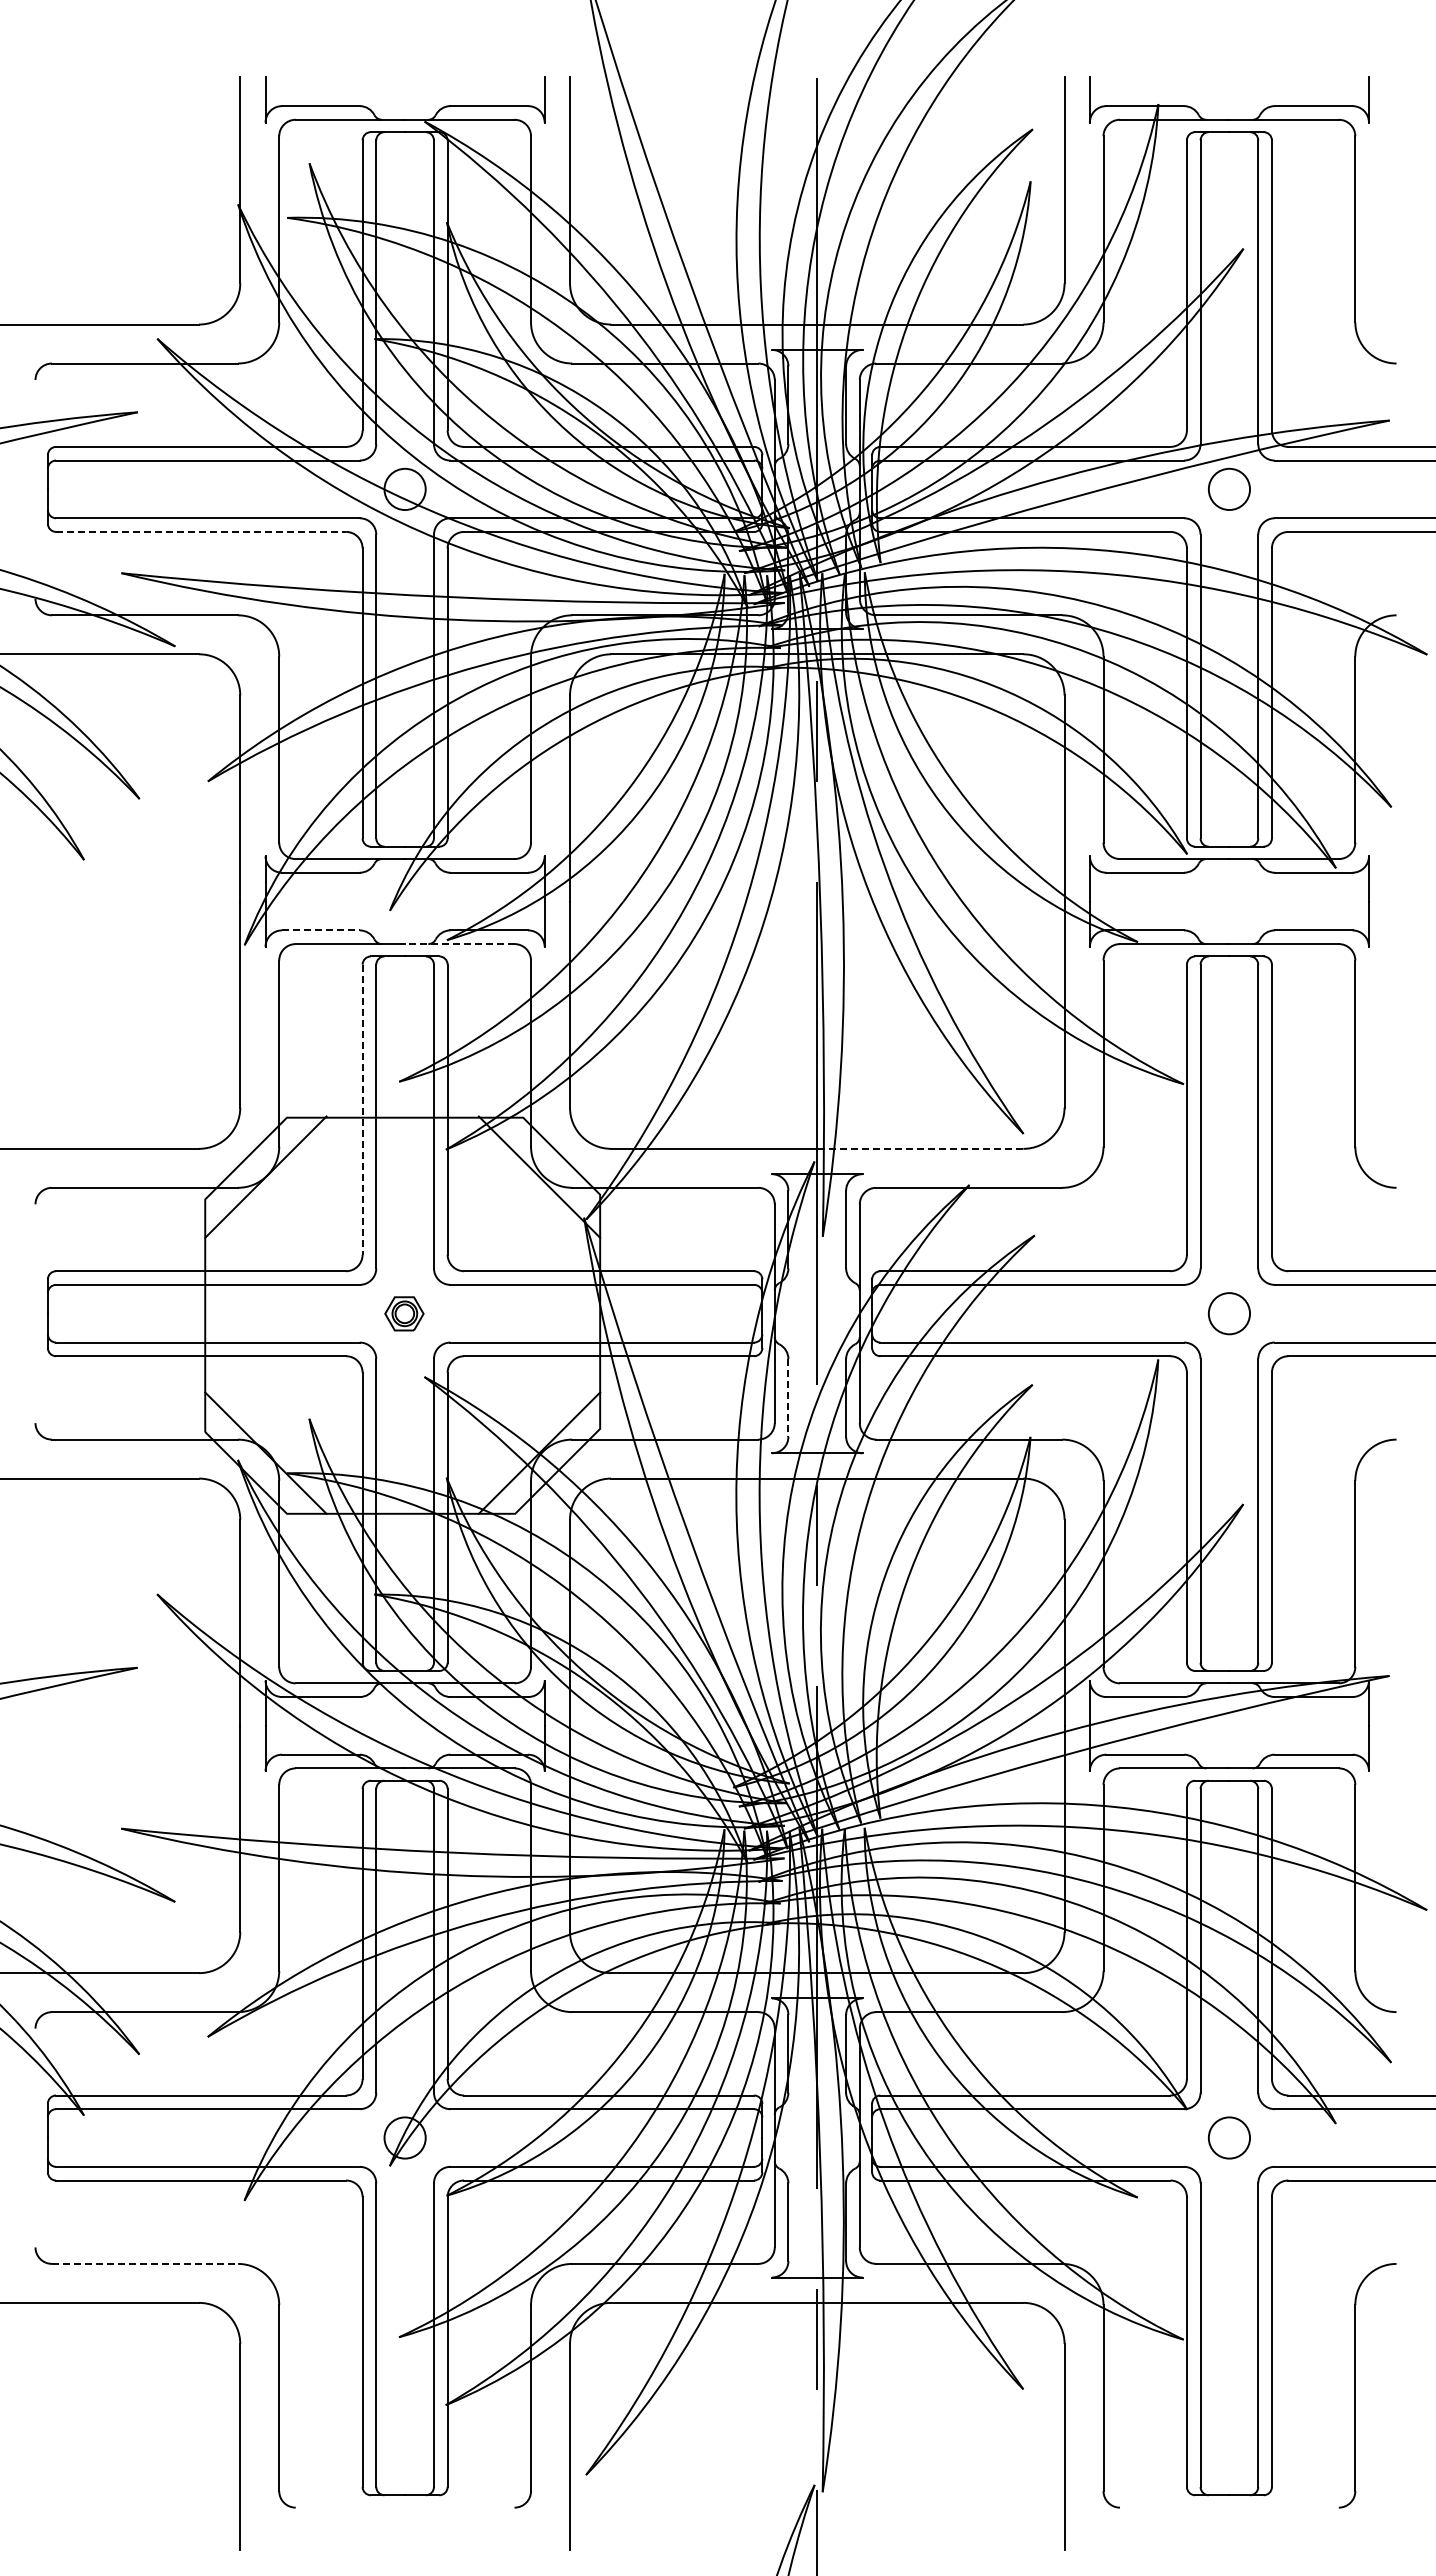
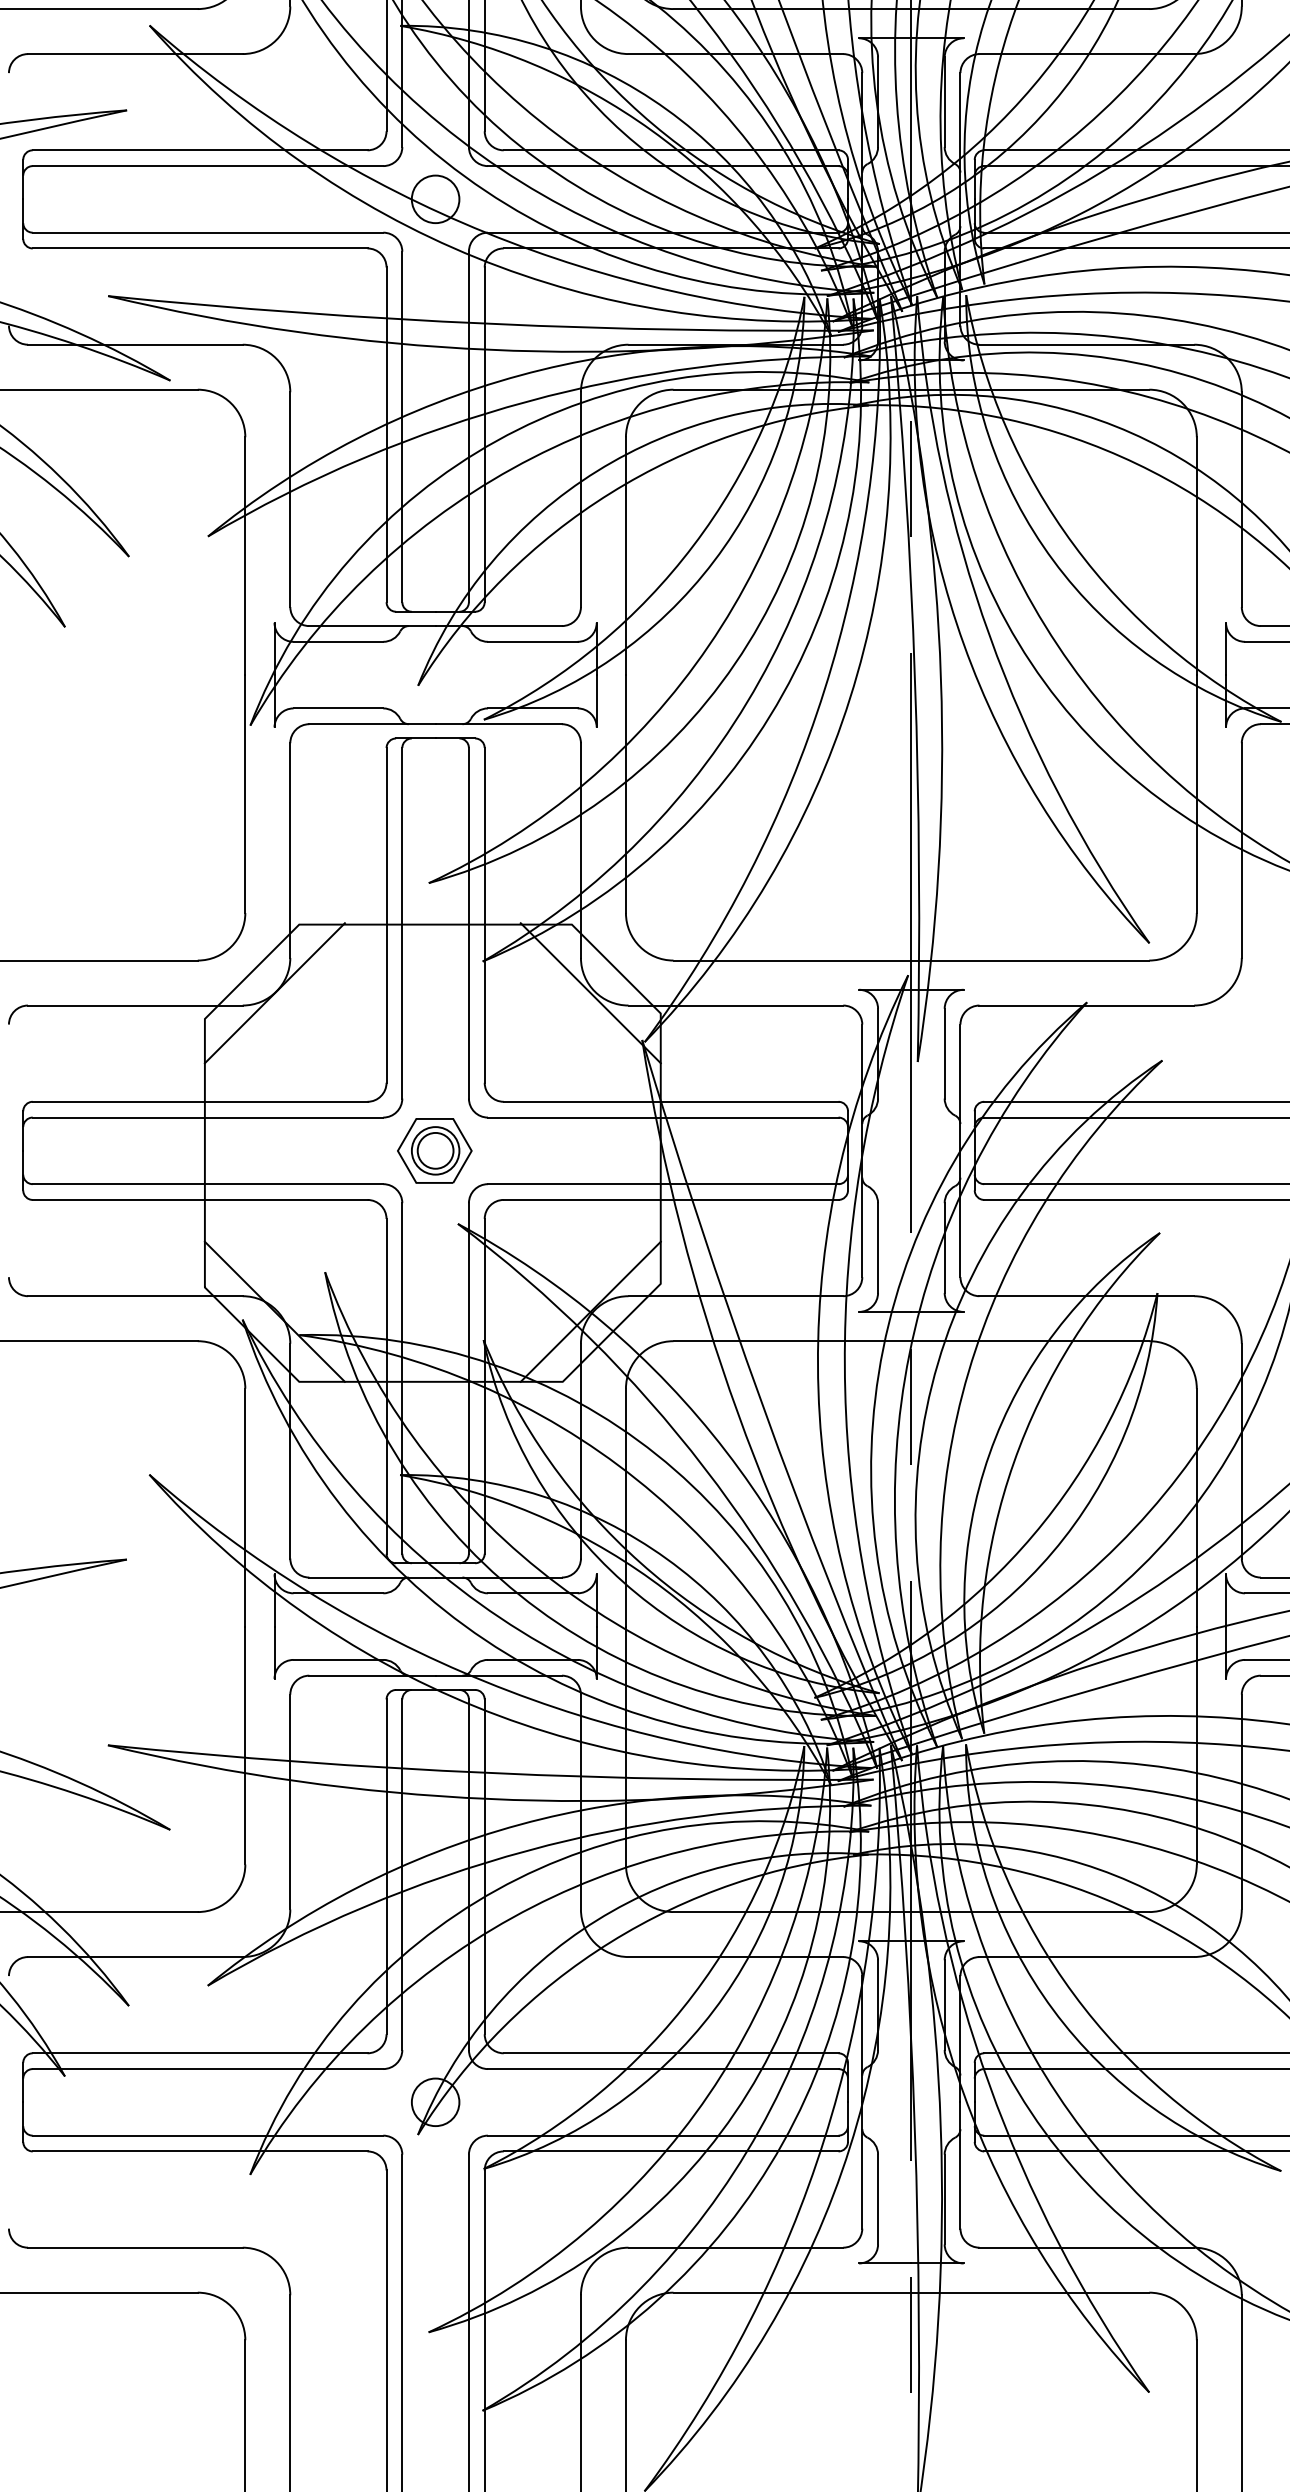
line: (201, 531) -> (200, 247), dashed -> solid
line: (320, 930) -> (337, 708), dashed -> solid
line: (459, 944) -> (498, 724), dashed -> solid
line: (362, 1110) -> (386, 916), dashed -> solid
line: (919, 1148) -> (1029, 960), dashed -> solid
part: (404, 1313) -> (434, 1150), size x1.67
line: (788, 1397) -> (878, 1247), dashed -> solid
line: (145, 2263) -> (135, 2247), dashed -> solid

